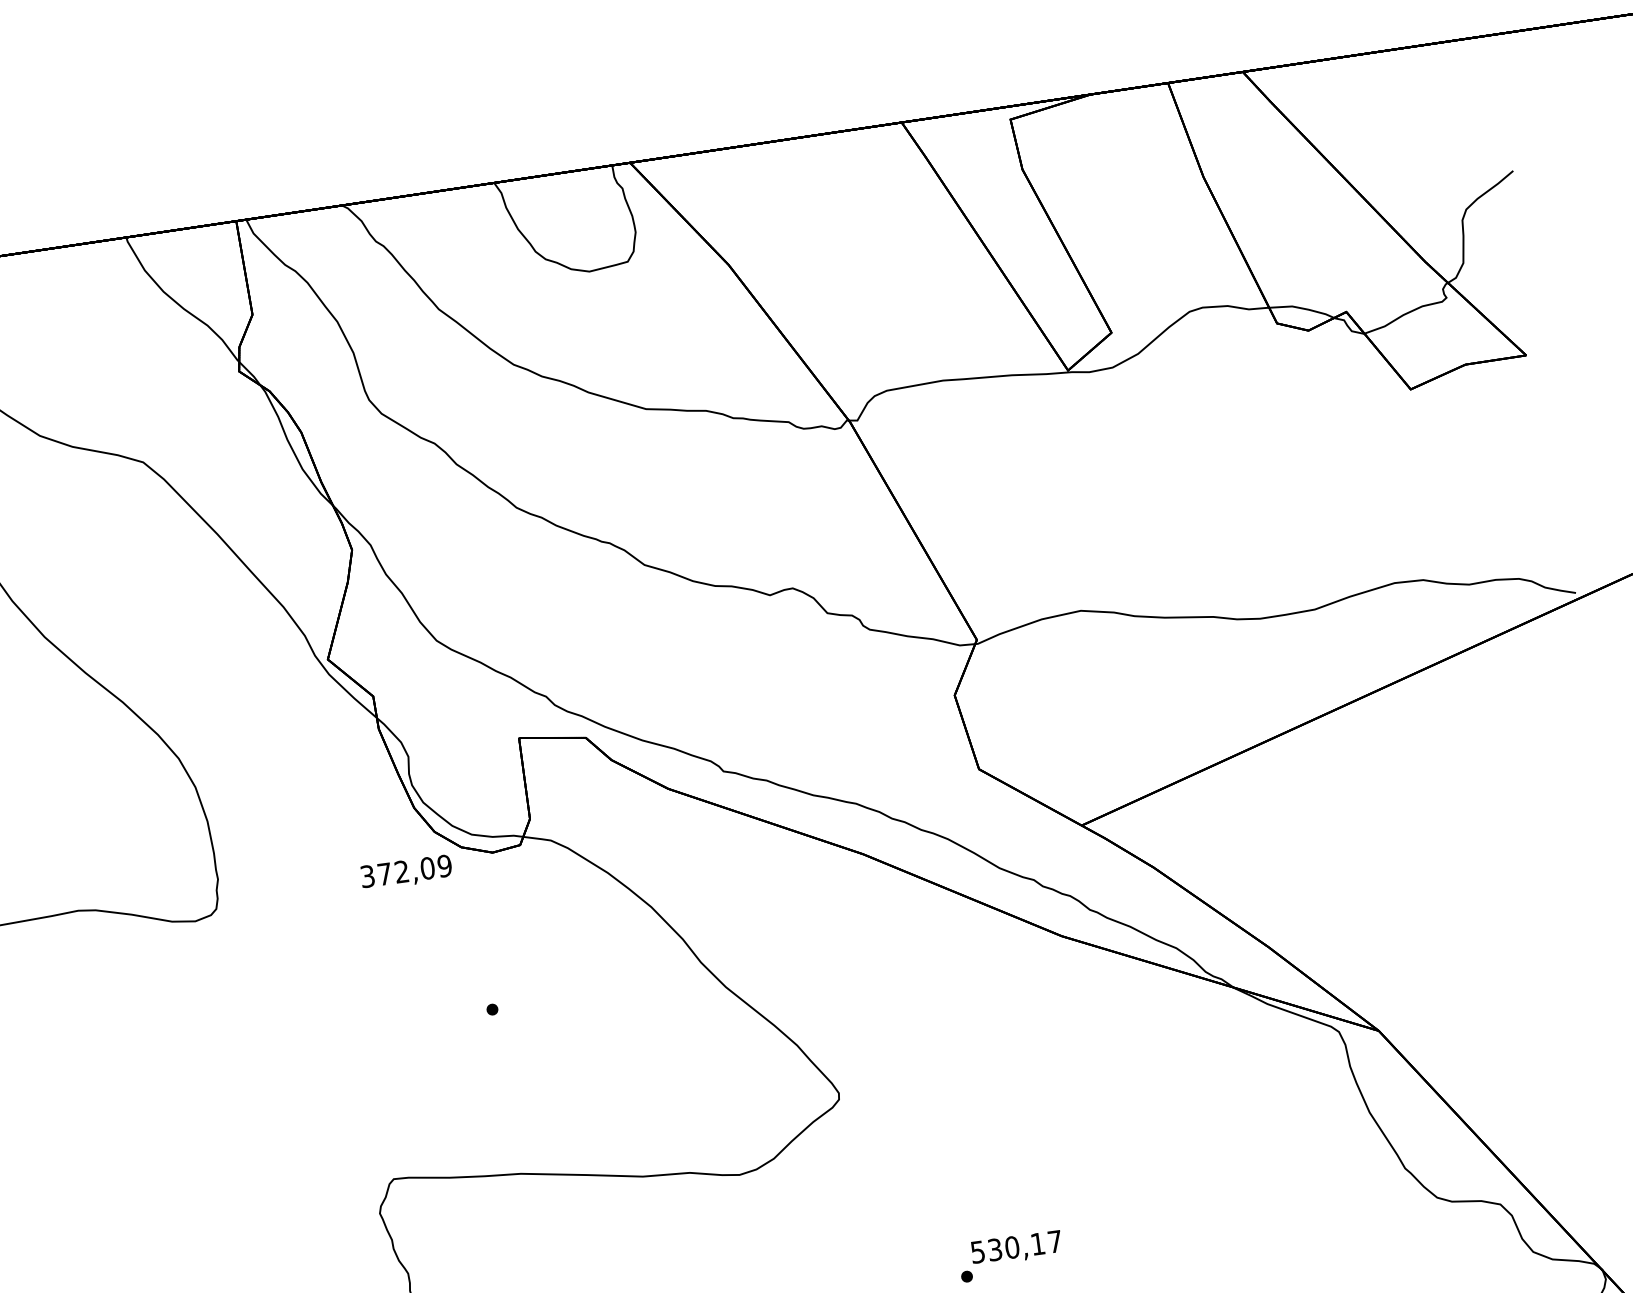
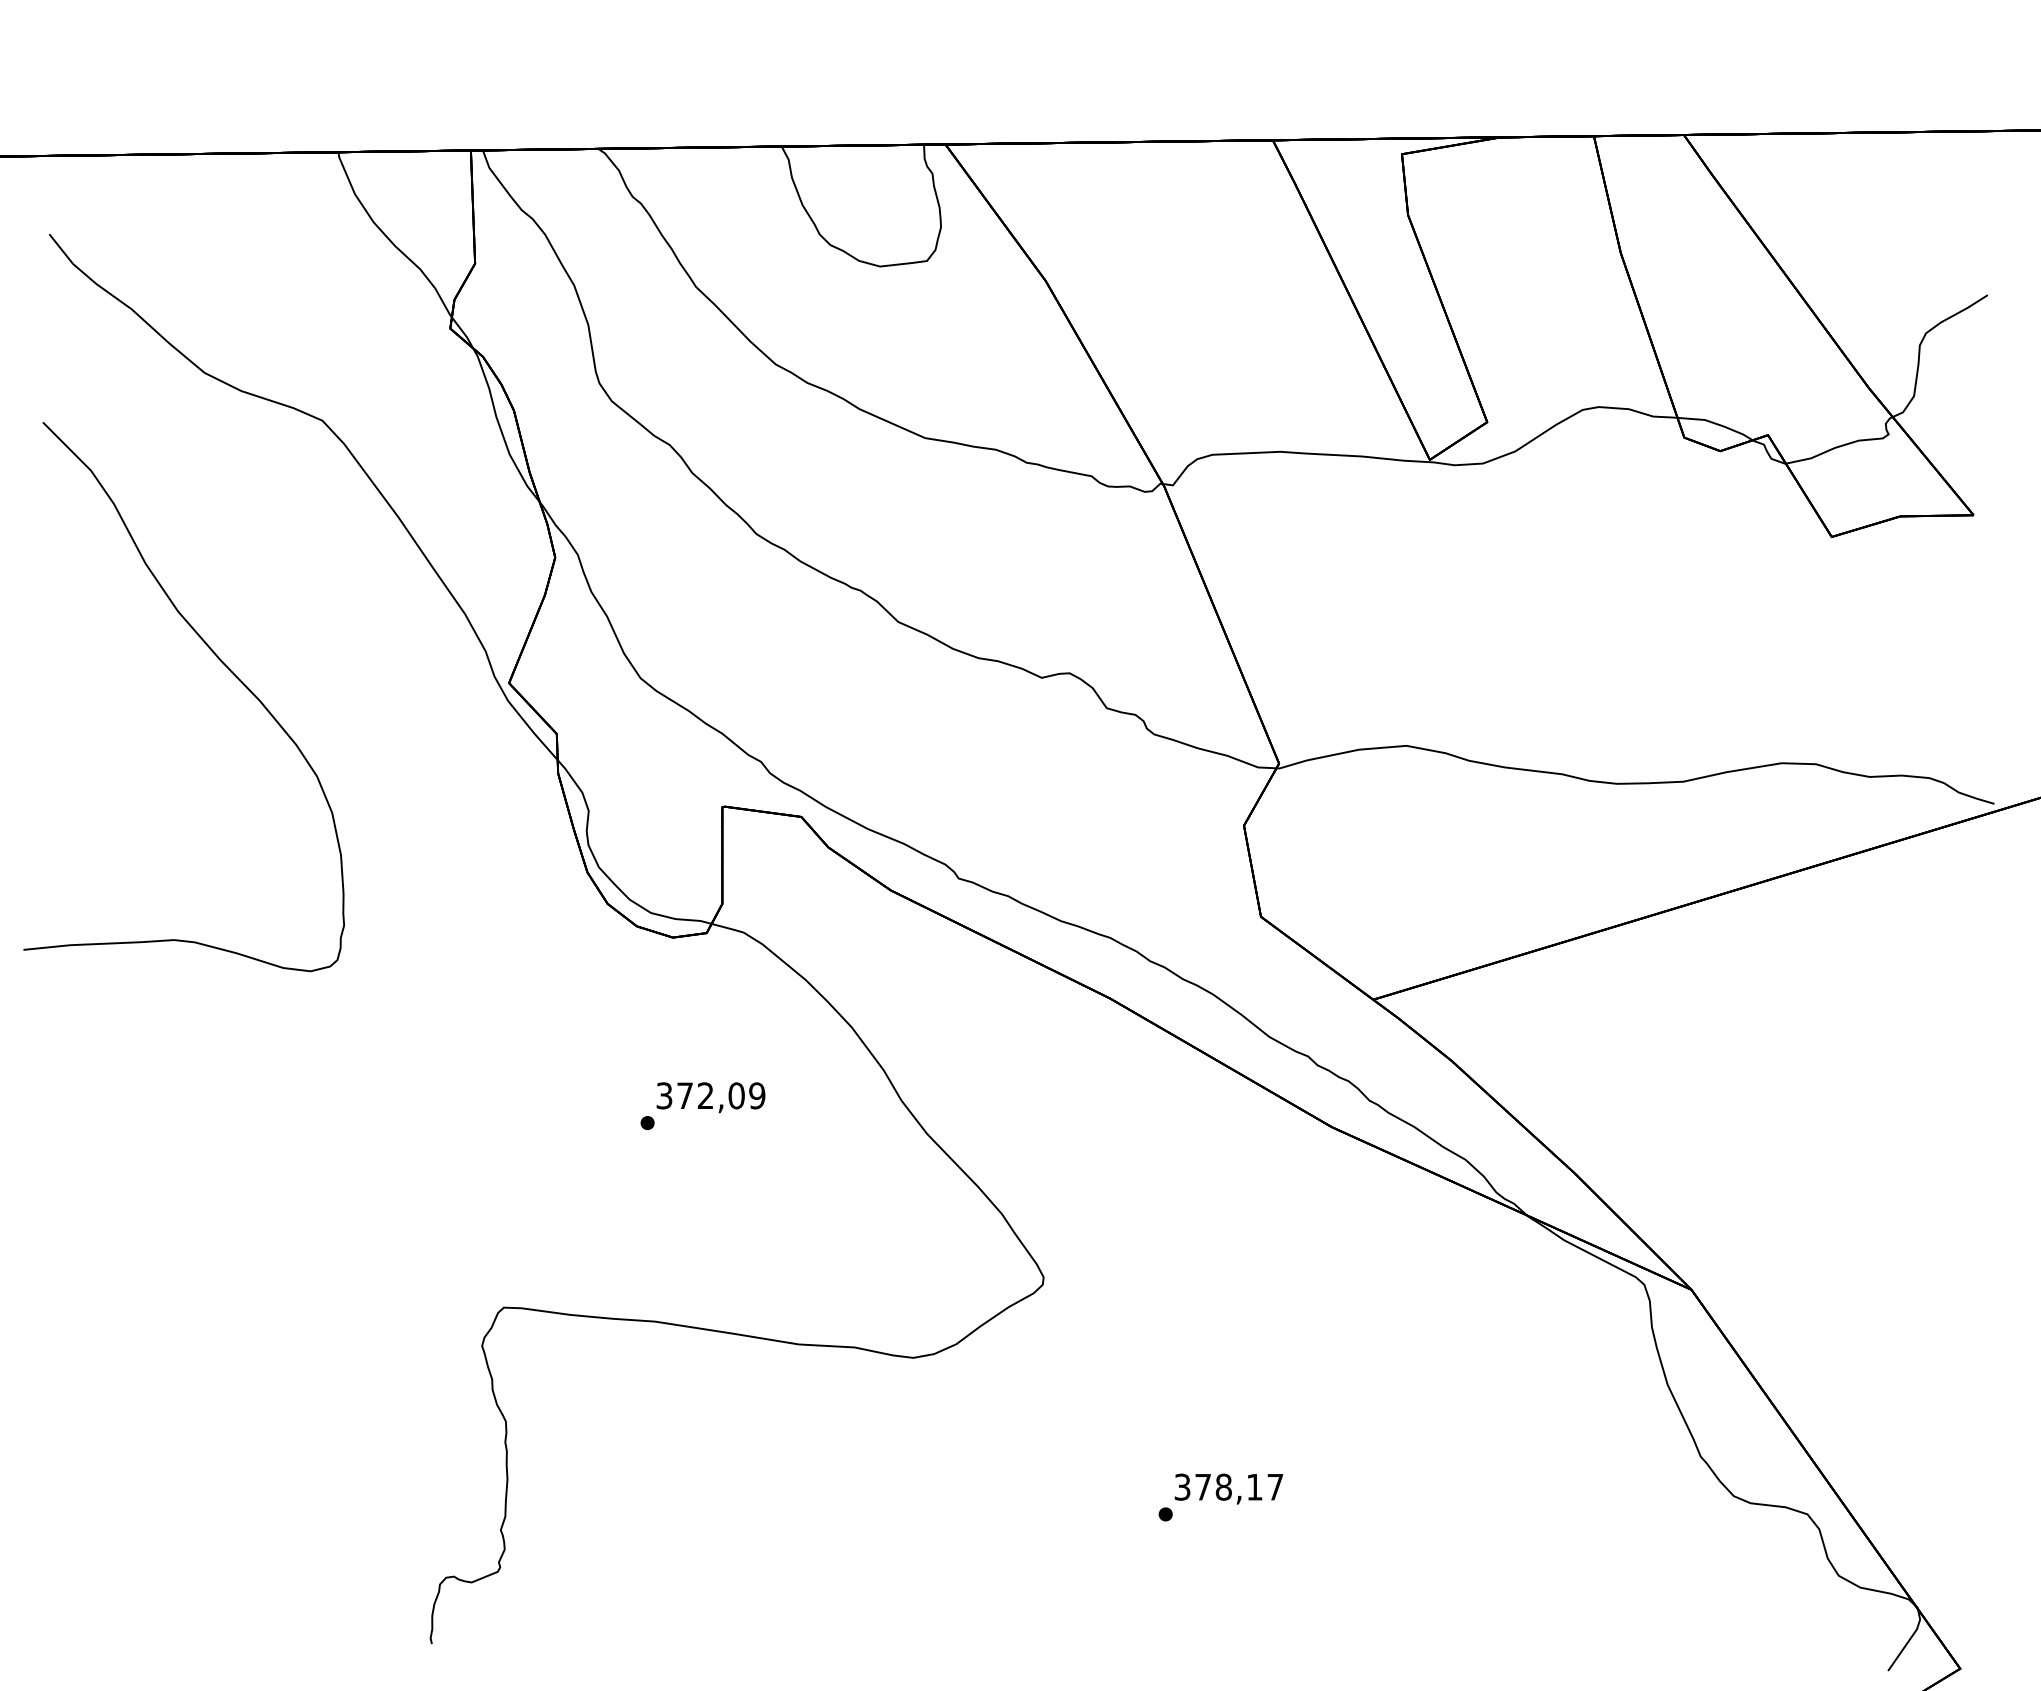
text: (406, 872) -> (710, 1097), moved
text: (995, 1249) -> (1203, 1486), 530,17 -> 378,17

